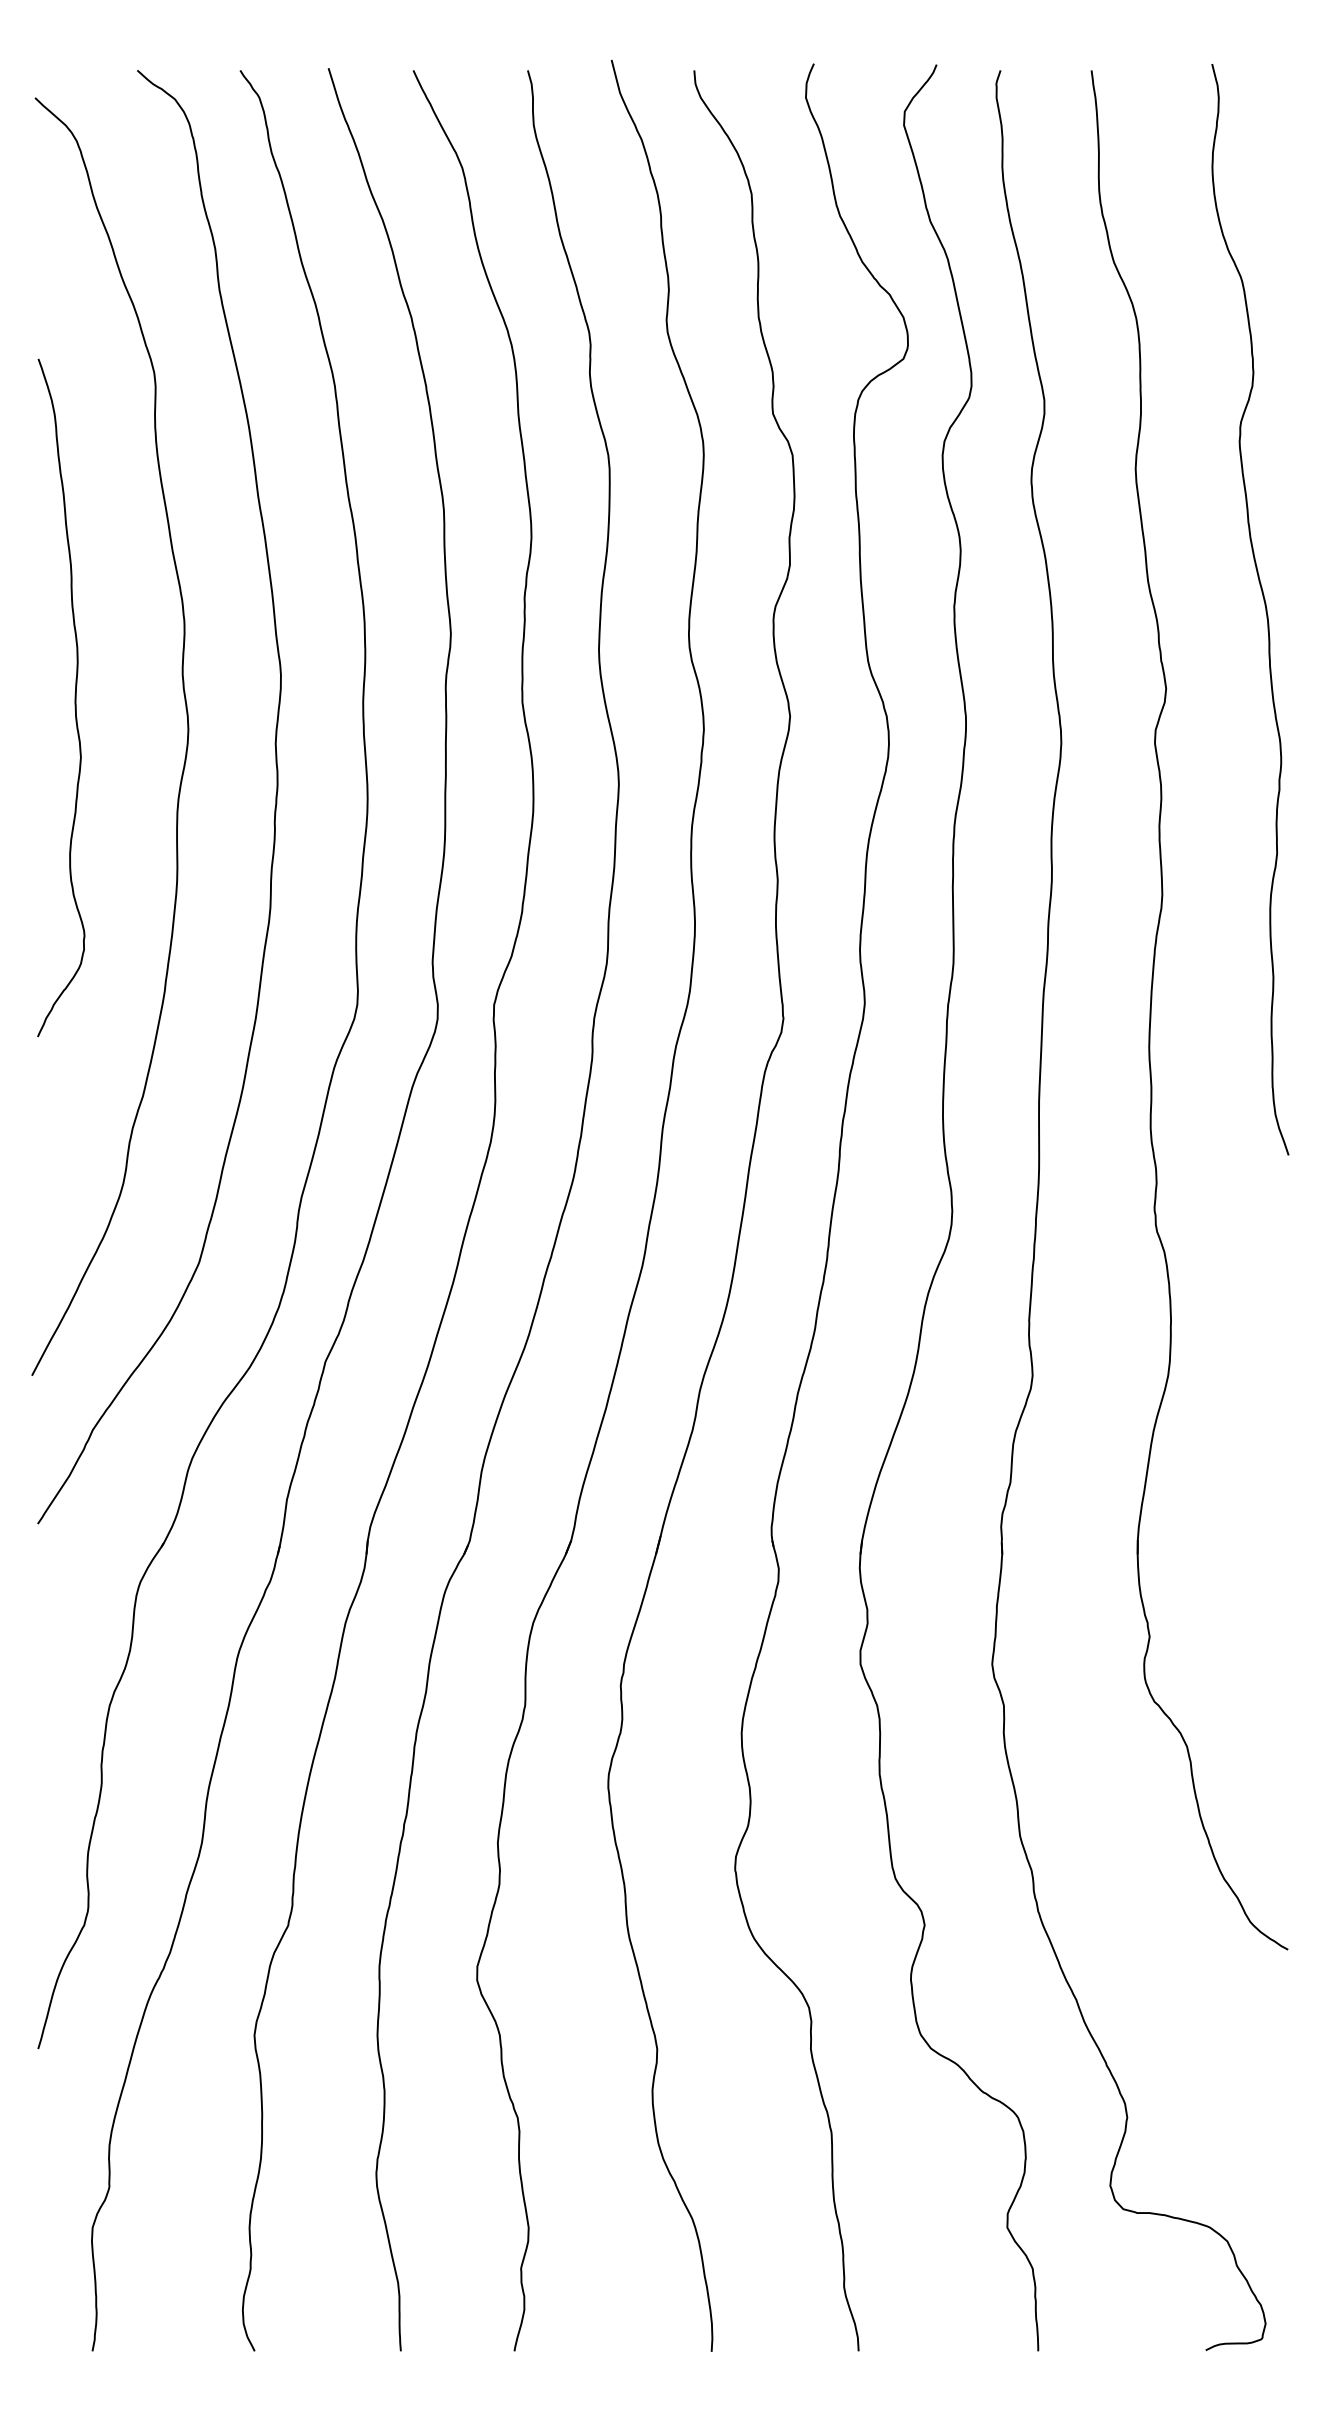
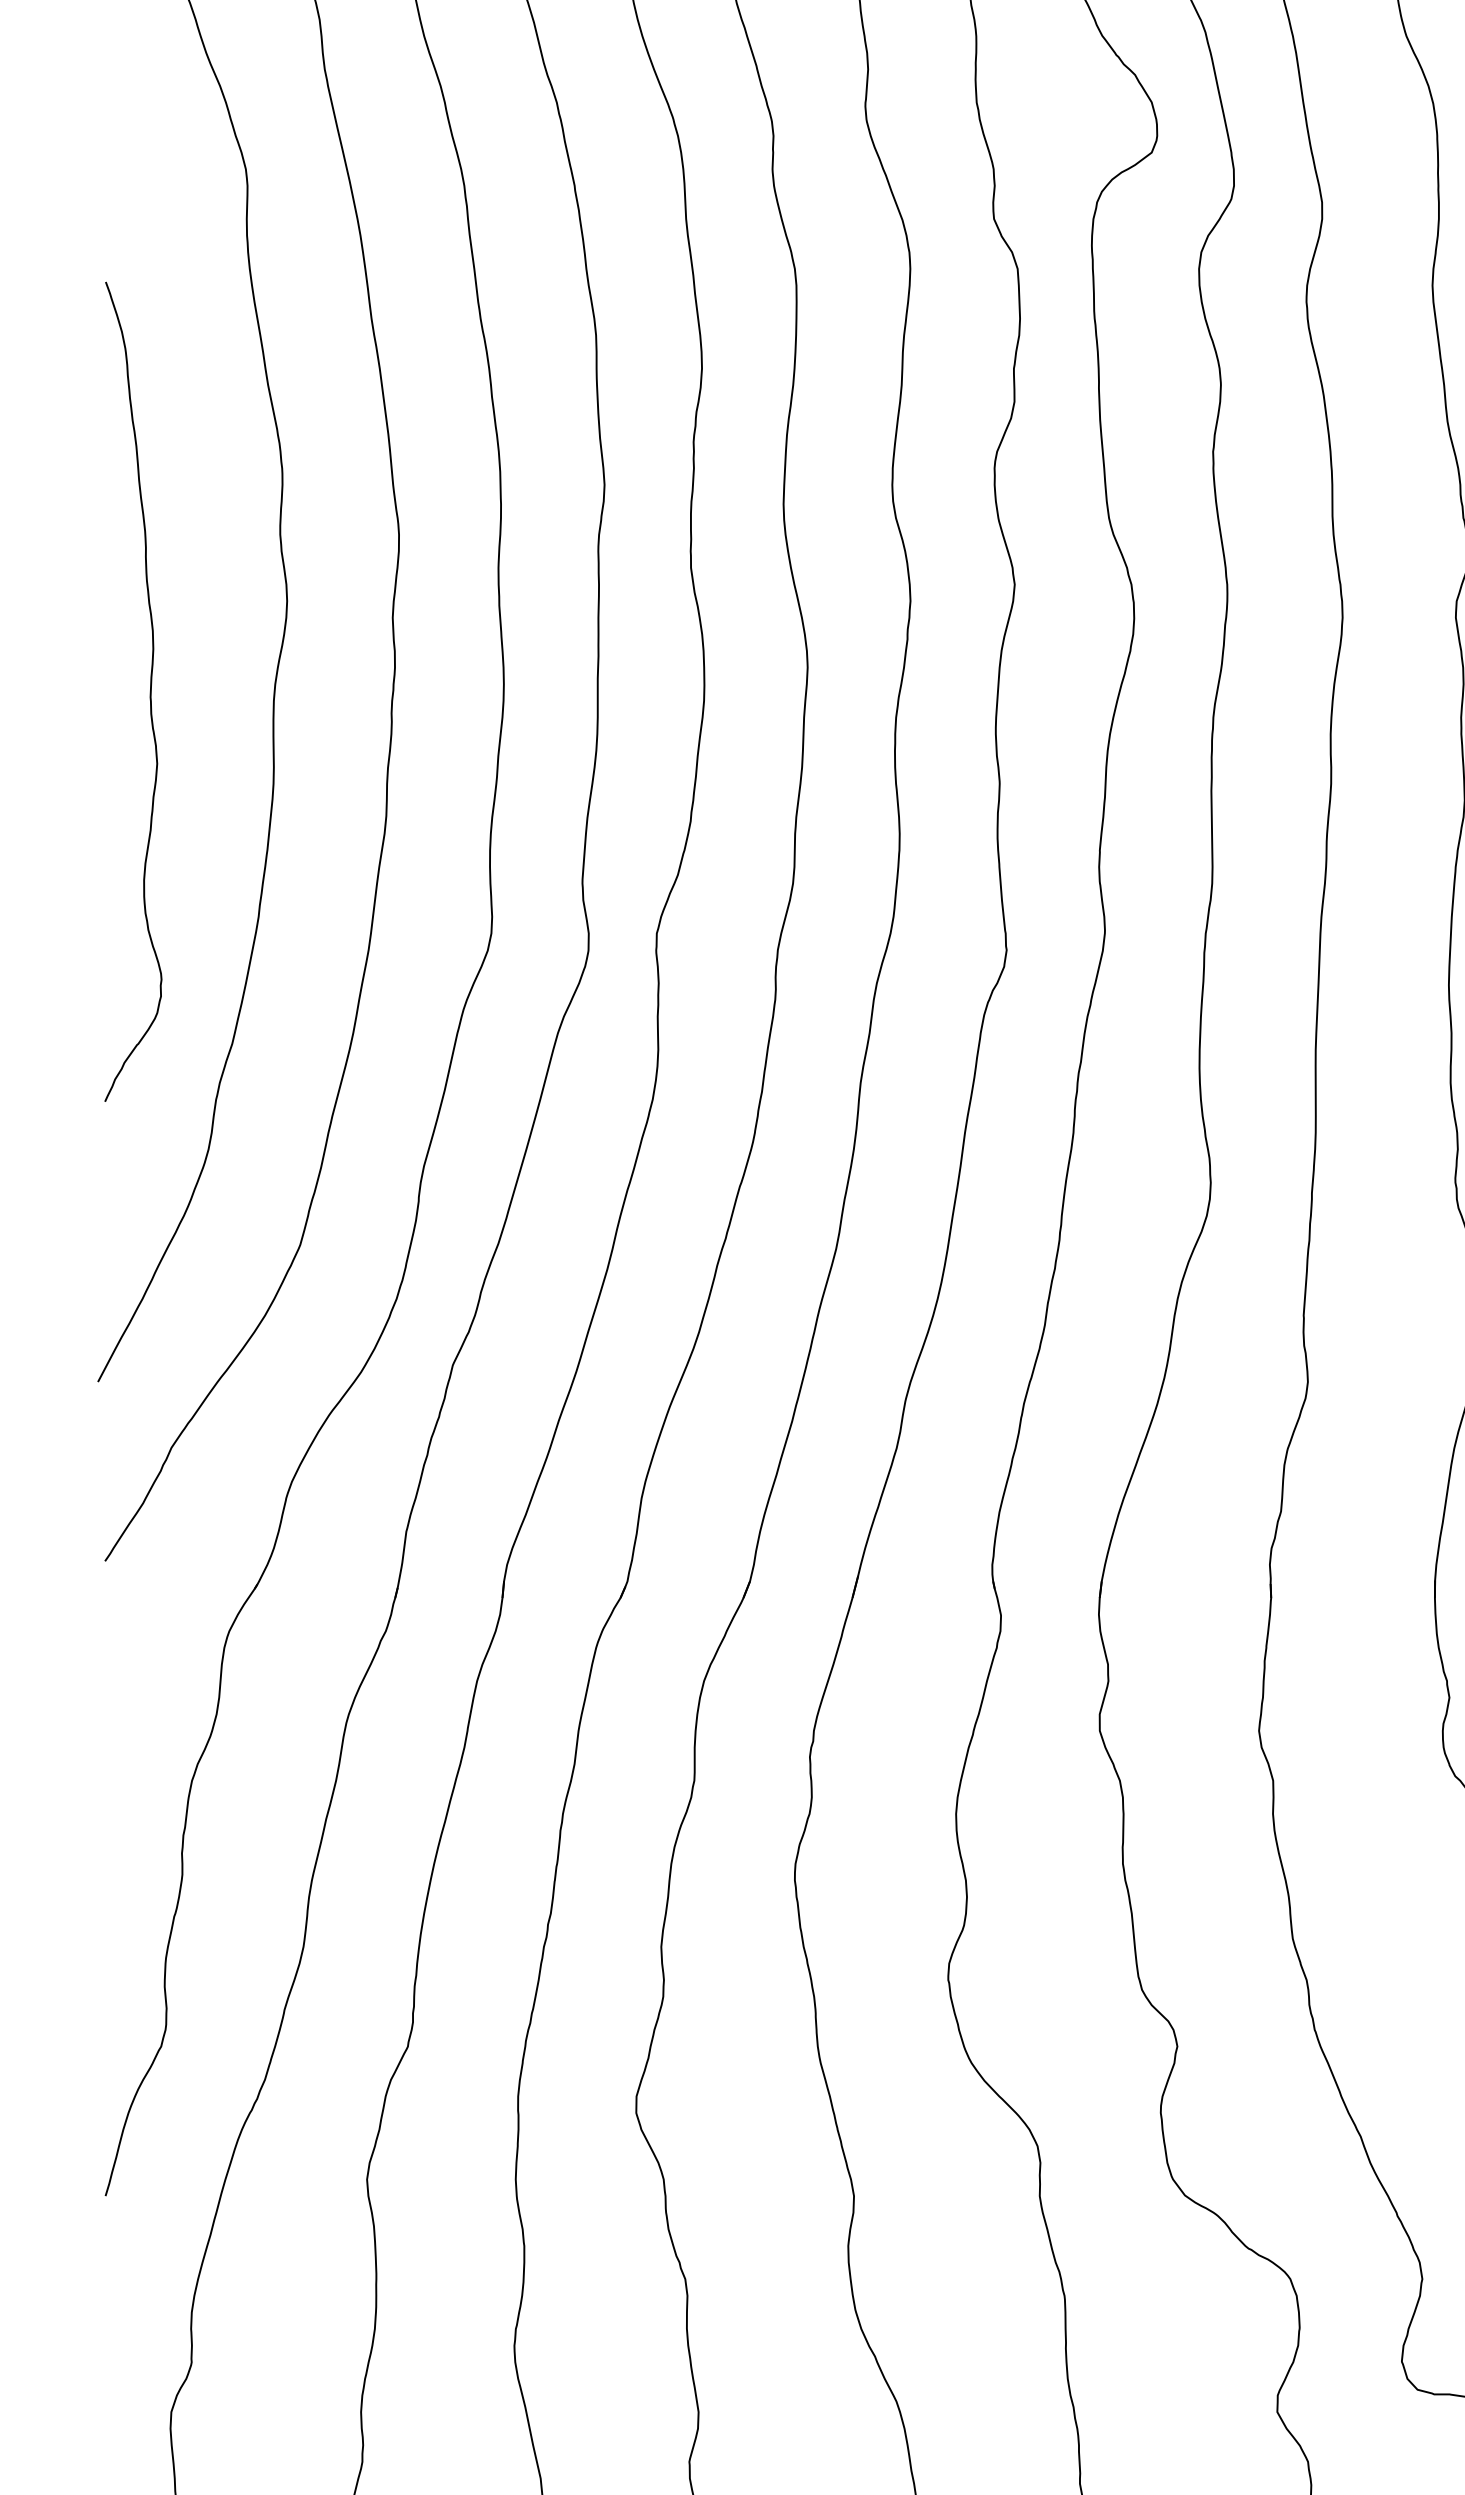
curve: (74, 697) -> (149, 691), moved

